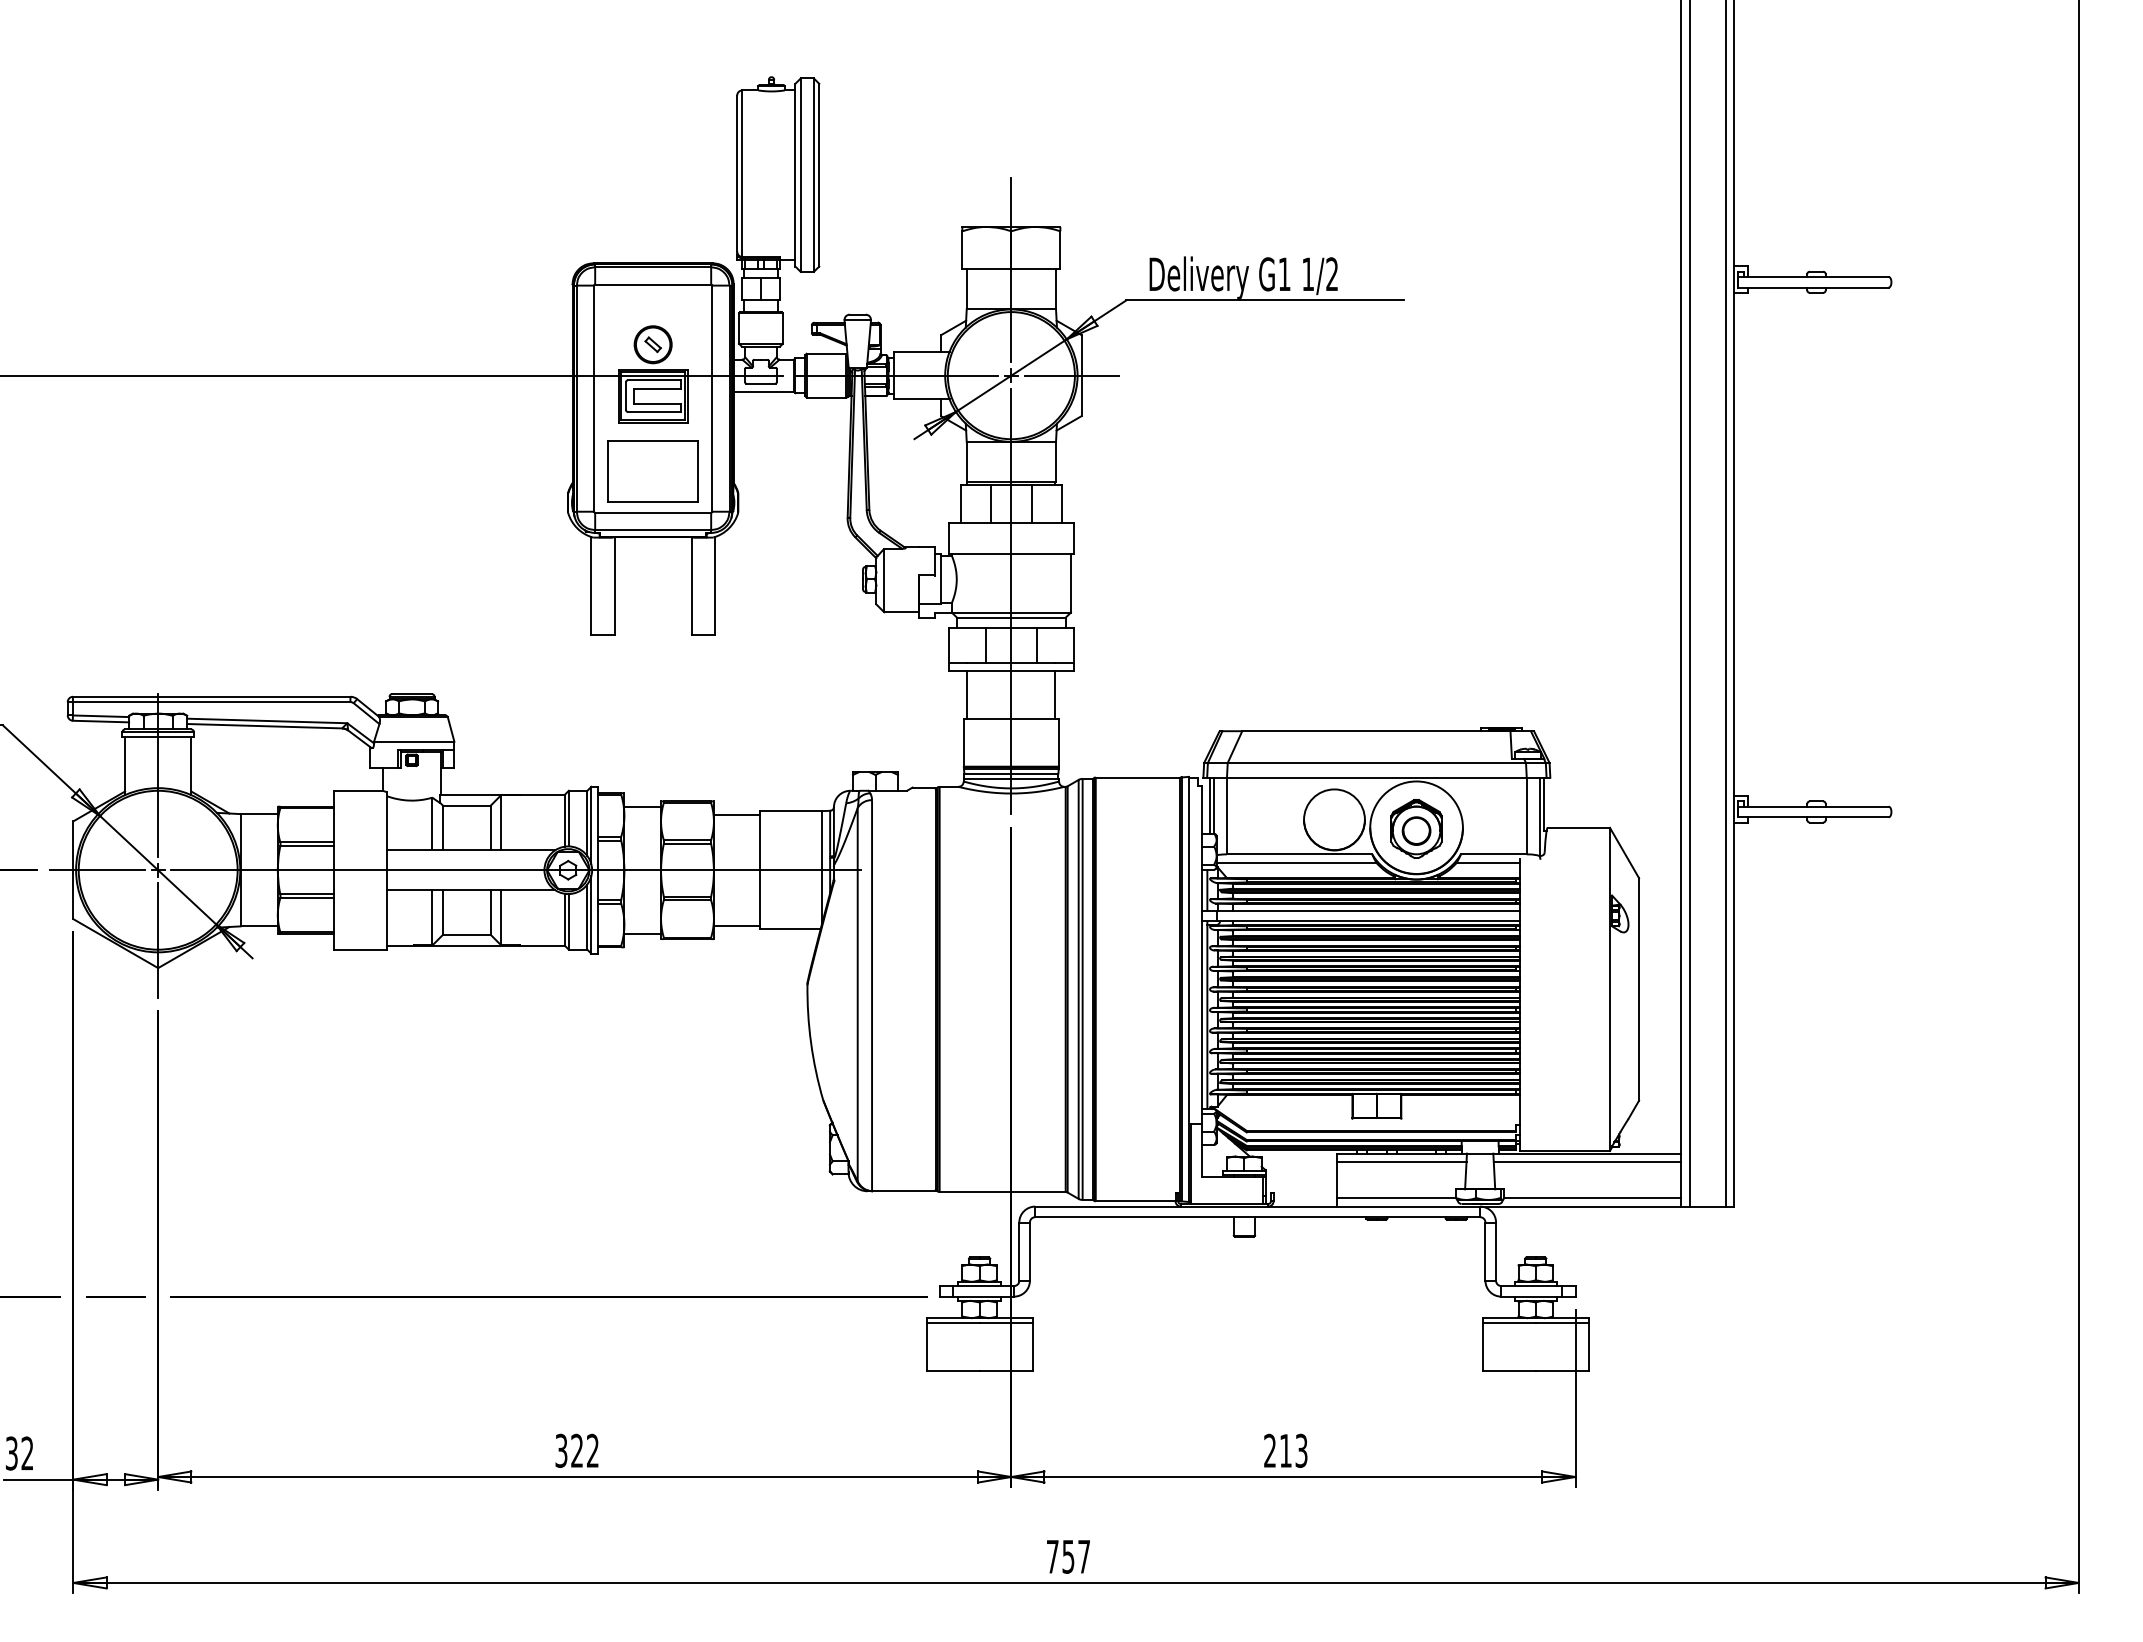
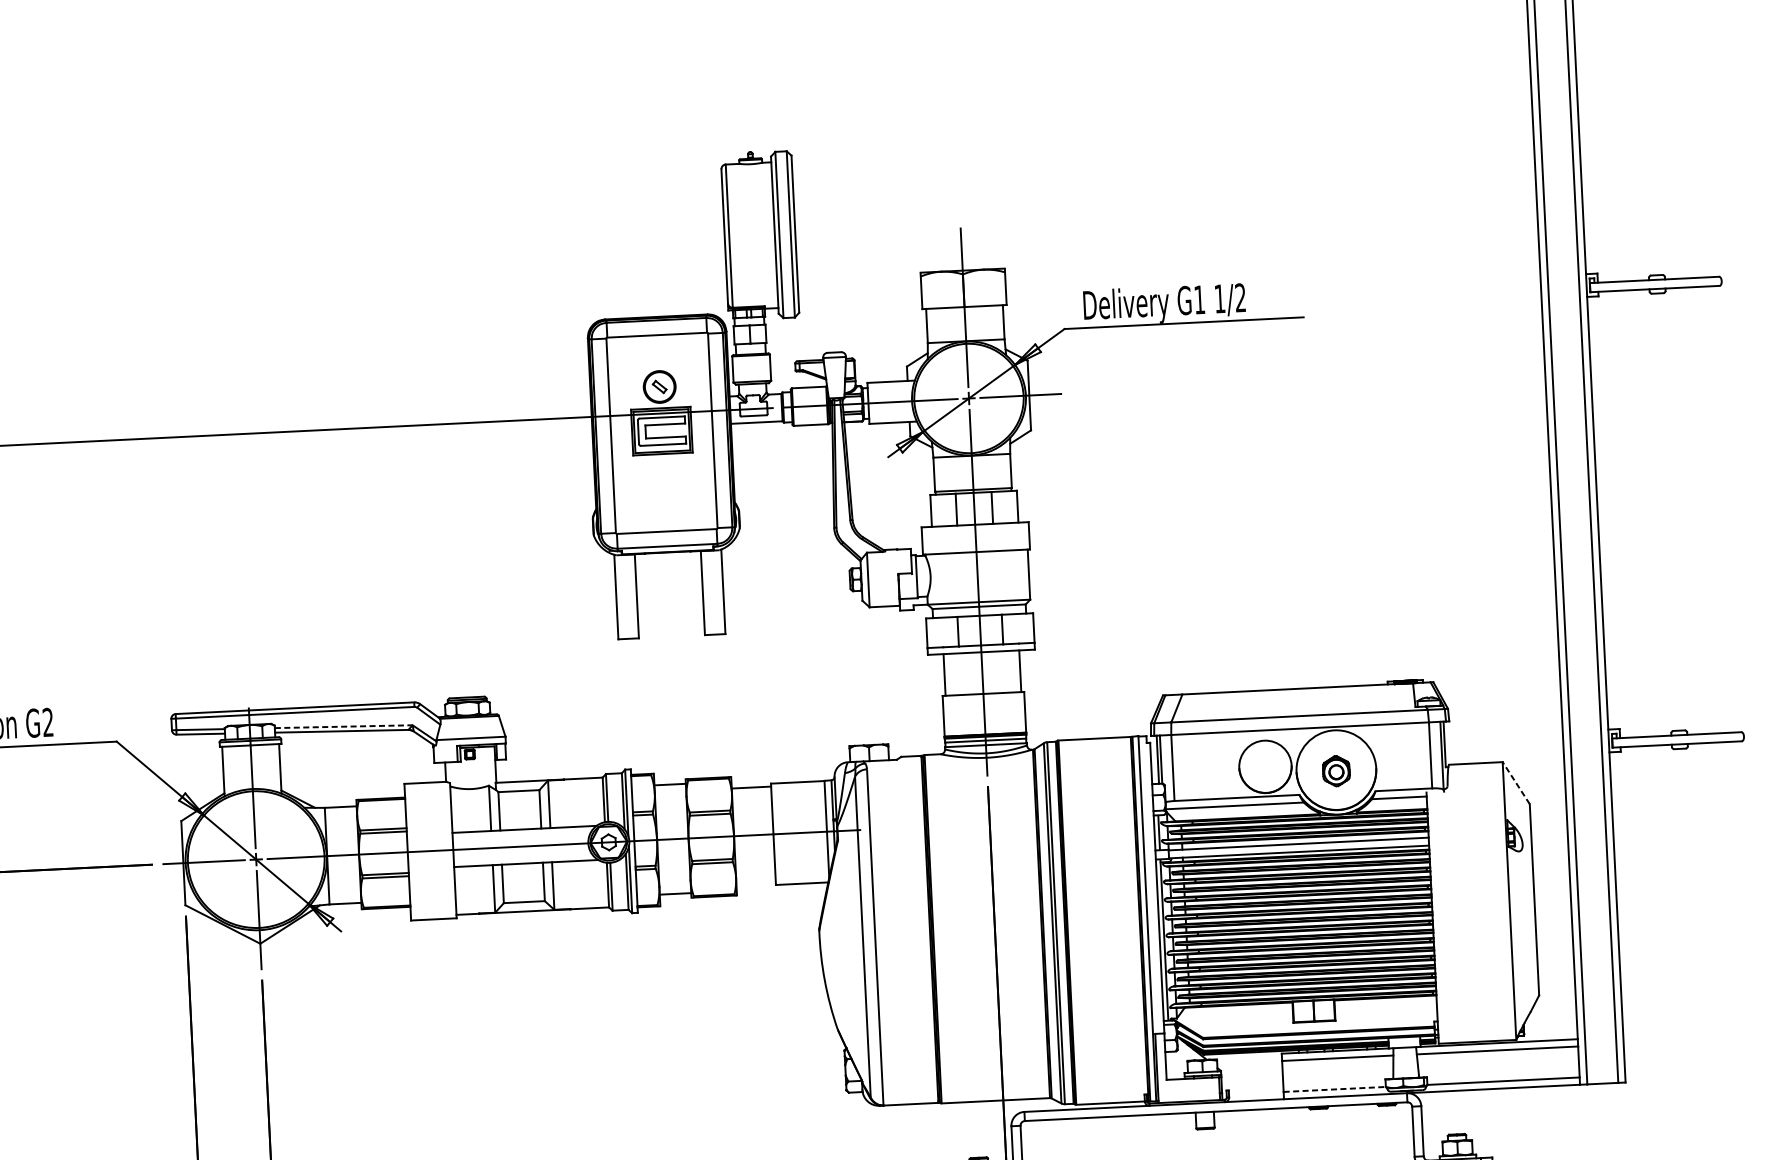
part: (652, 471) -> (664, 495), removed
line: (267, 721) -> (343, 727), solid -> dashed
part: (1416, 828) -> (1336, 770), size x0.6
line: (1624, 852) -> (1516, 782), solid -> dashed
line: (736, 925) -> (755, 882), removed
line: (1397, 1198) -> (1335, 1089), solid -> dashed

